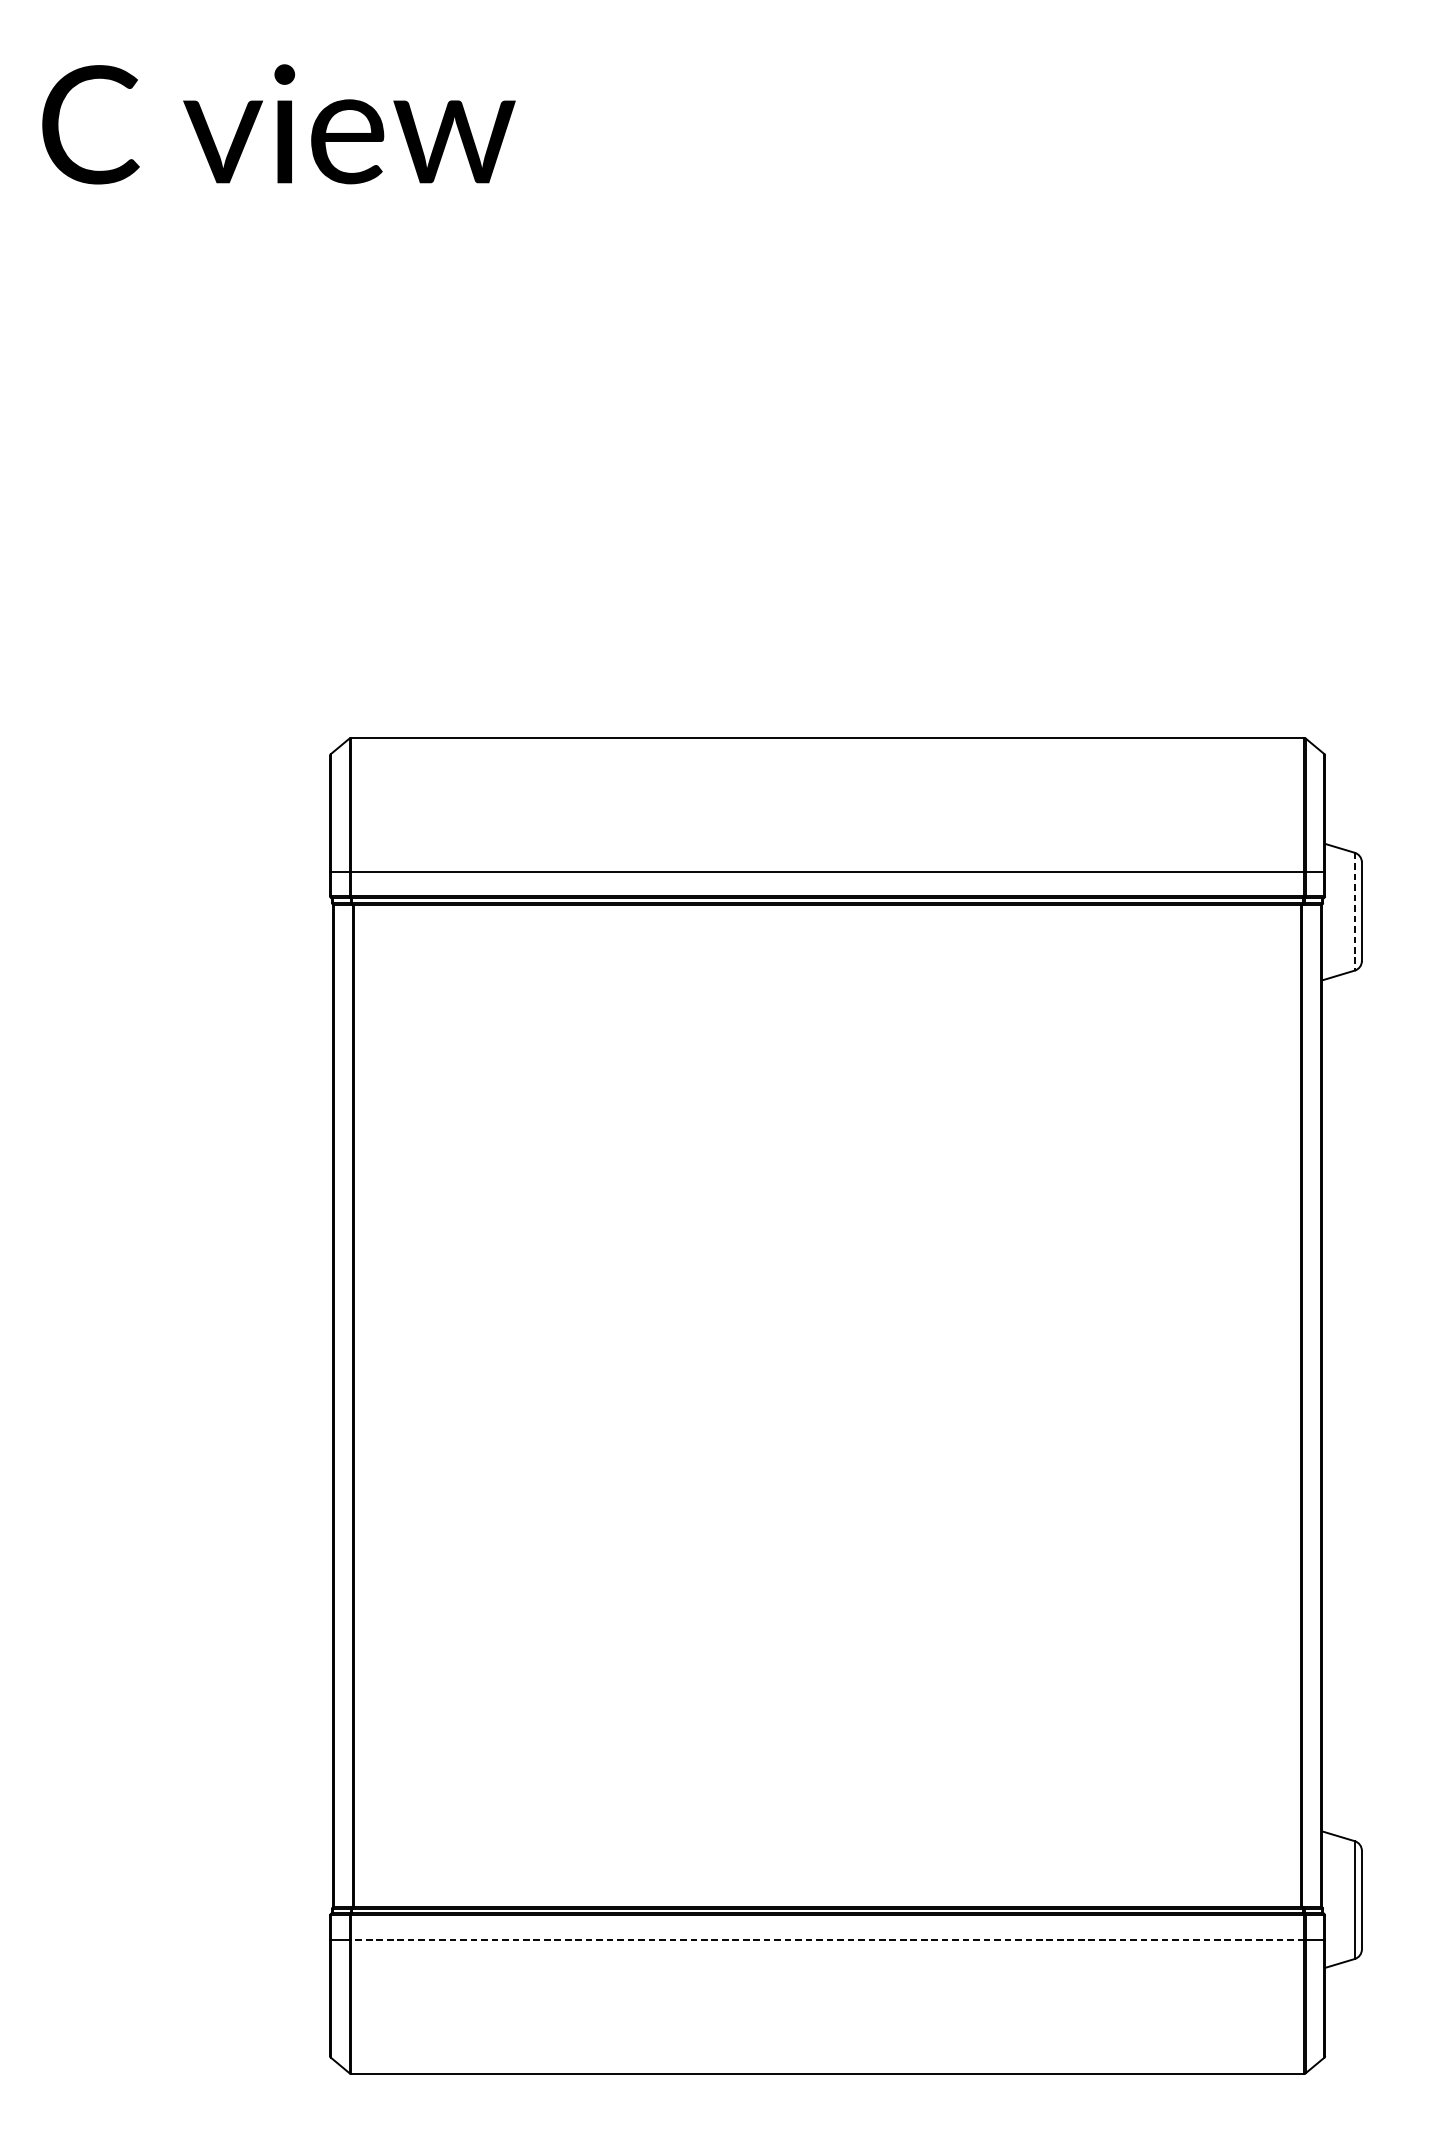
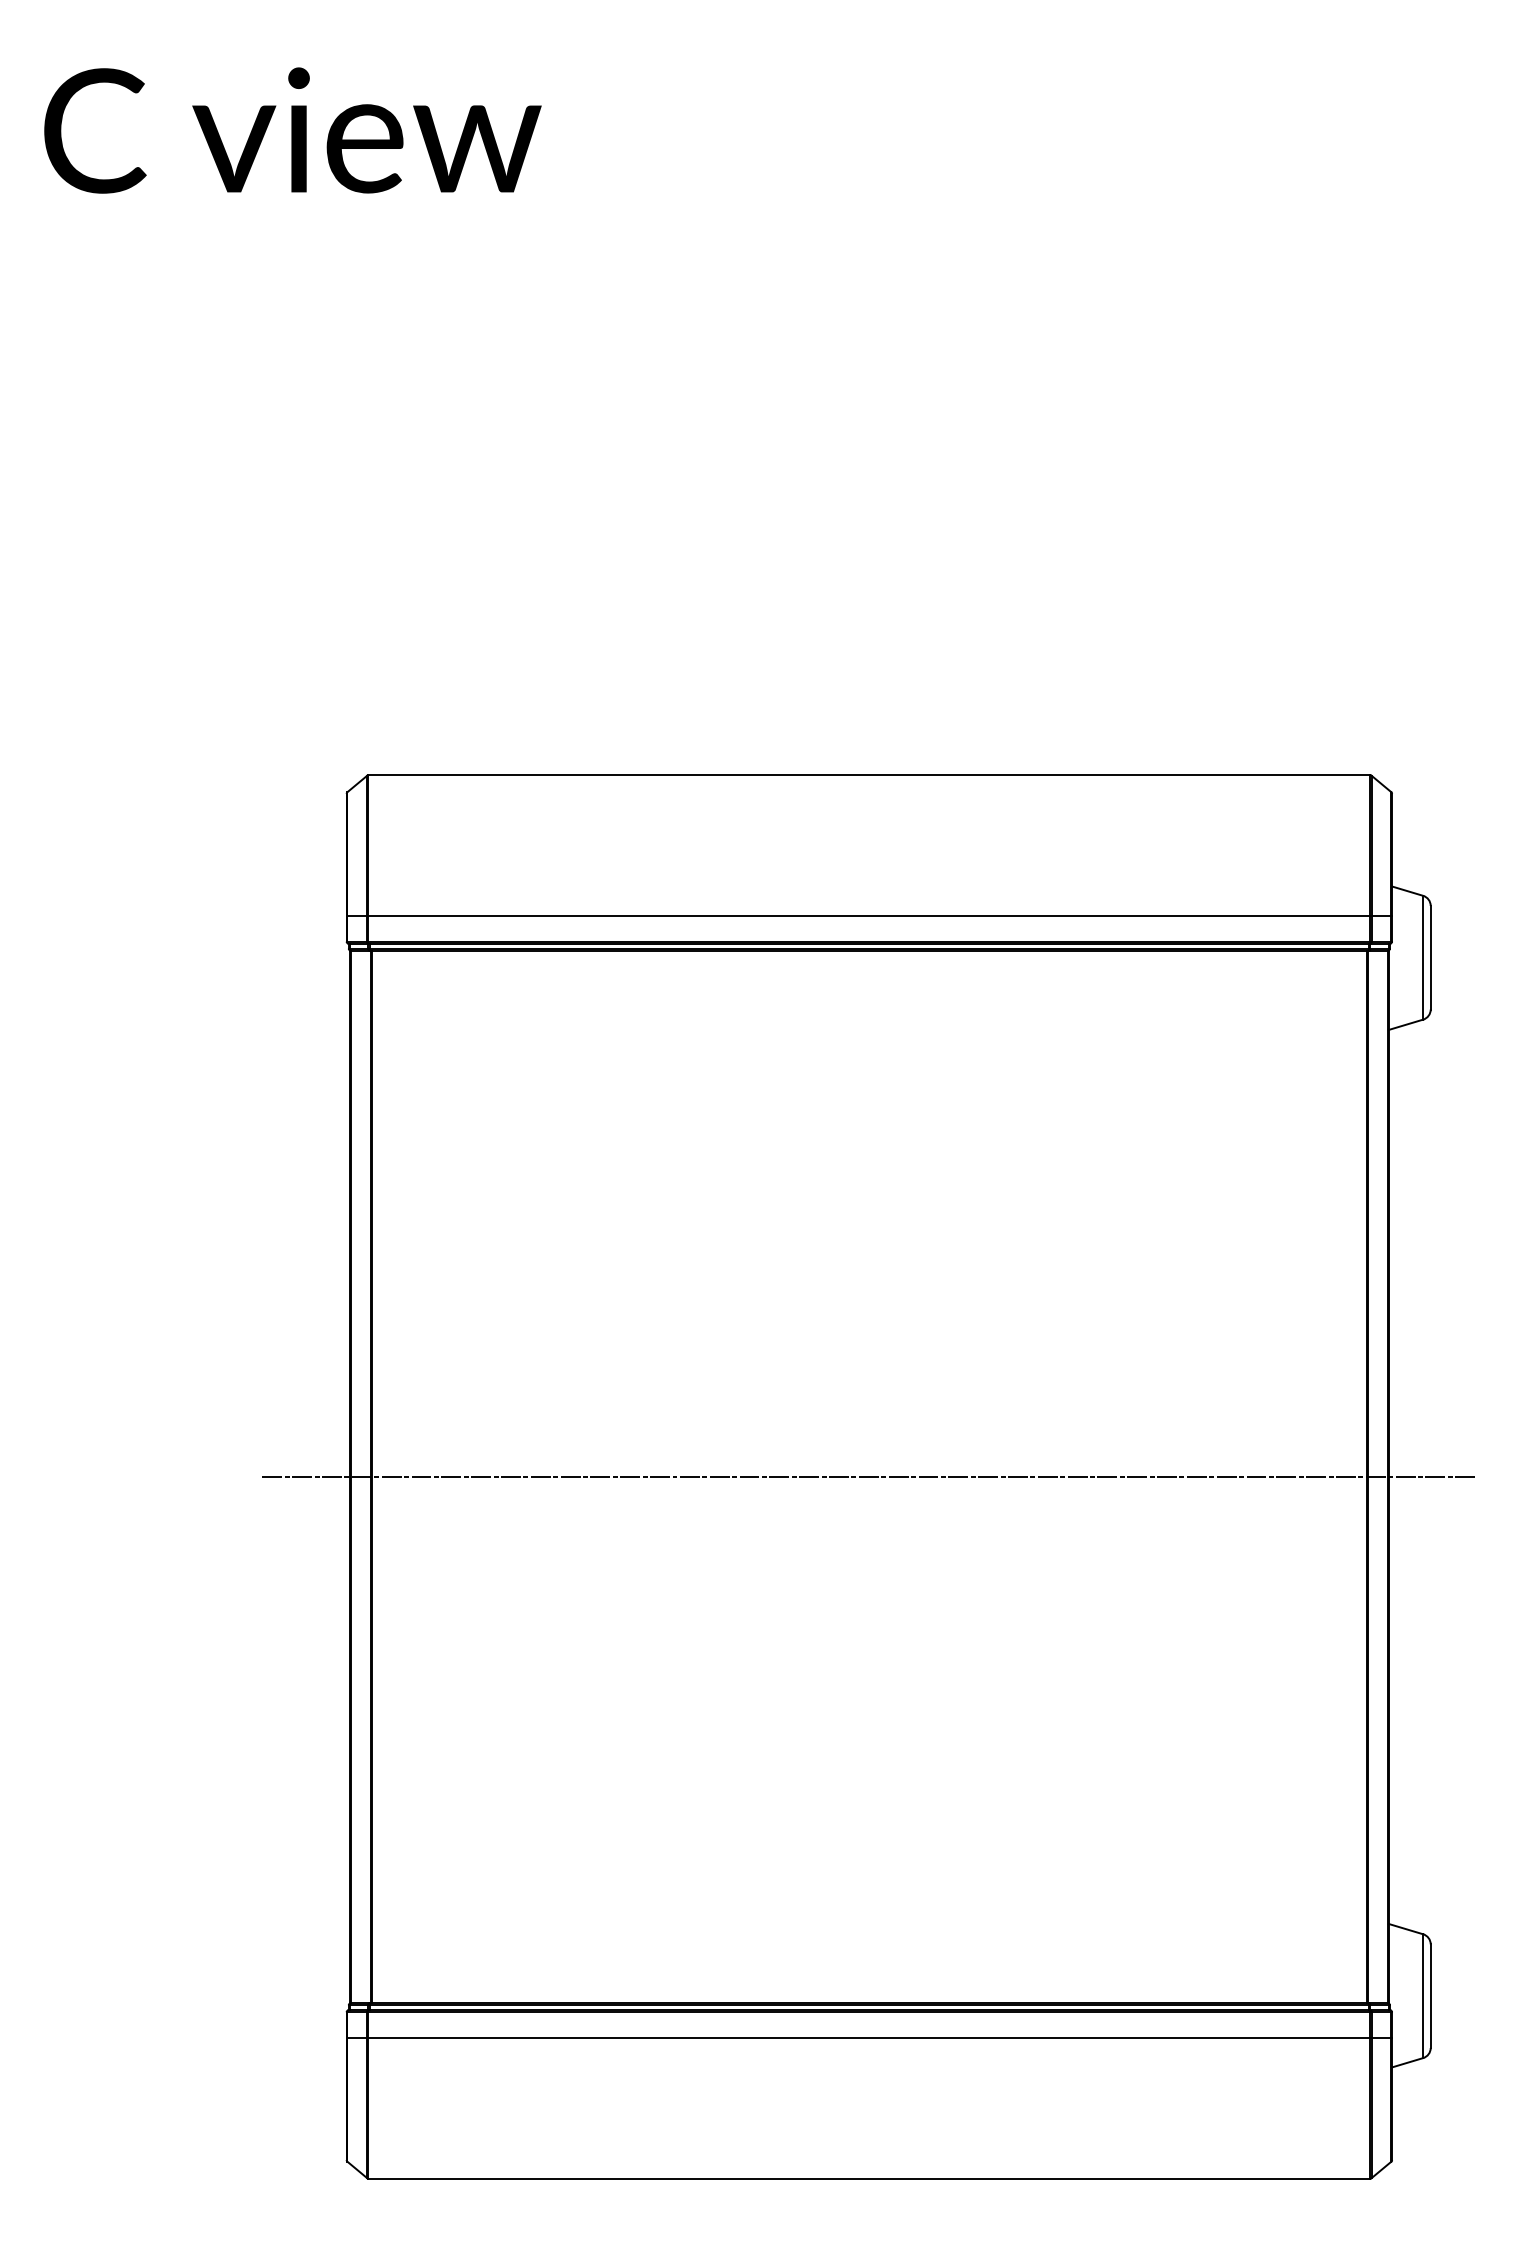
line: (1355, 911) -> (1423, 957), dashed -> solid
line: (827, 1405) -> (869, 1476), added
line: (827, 1940) -> (869, 2038), dashed -> solid

